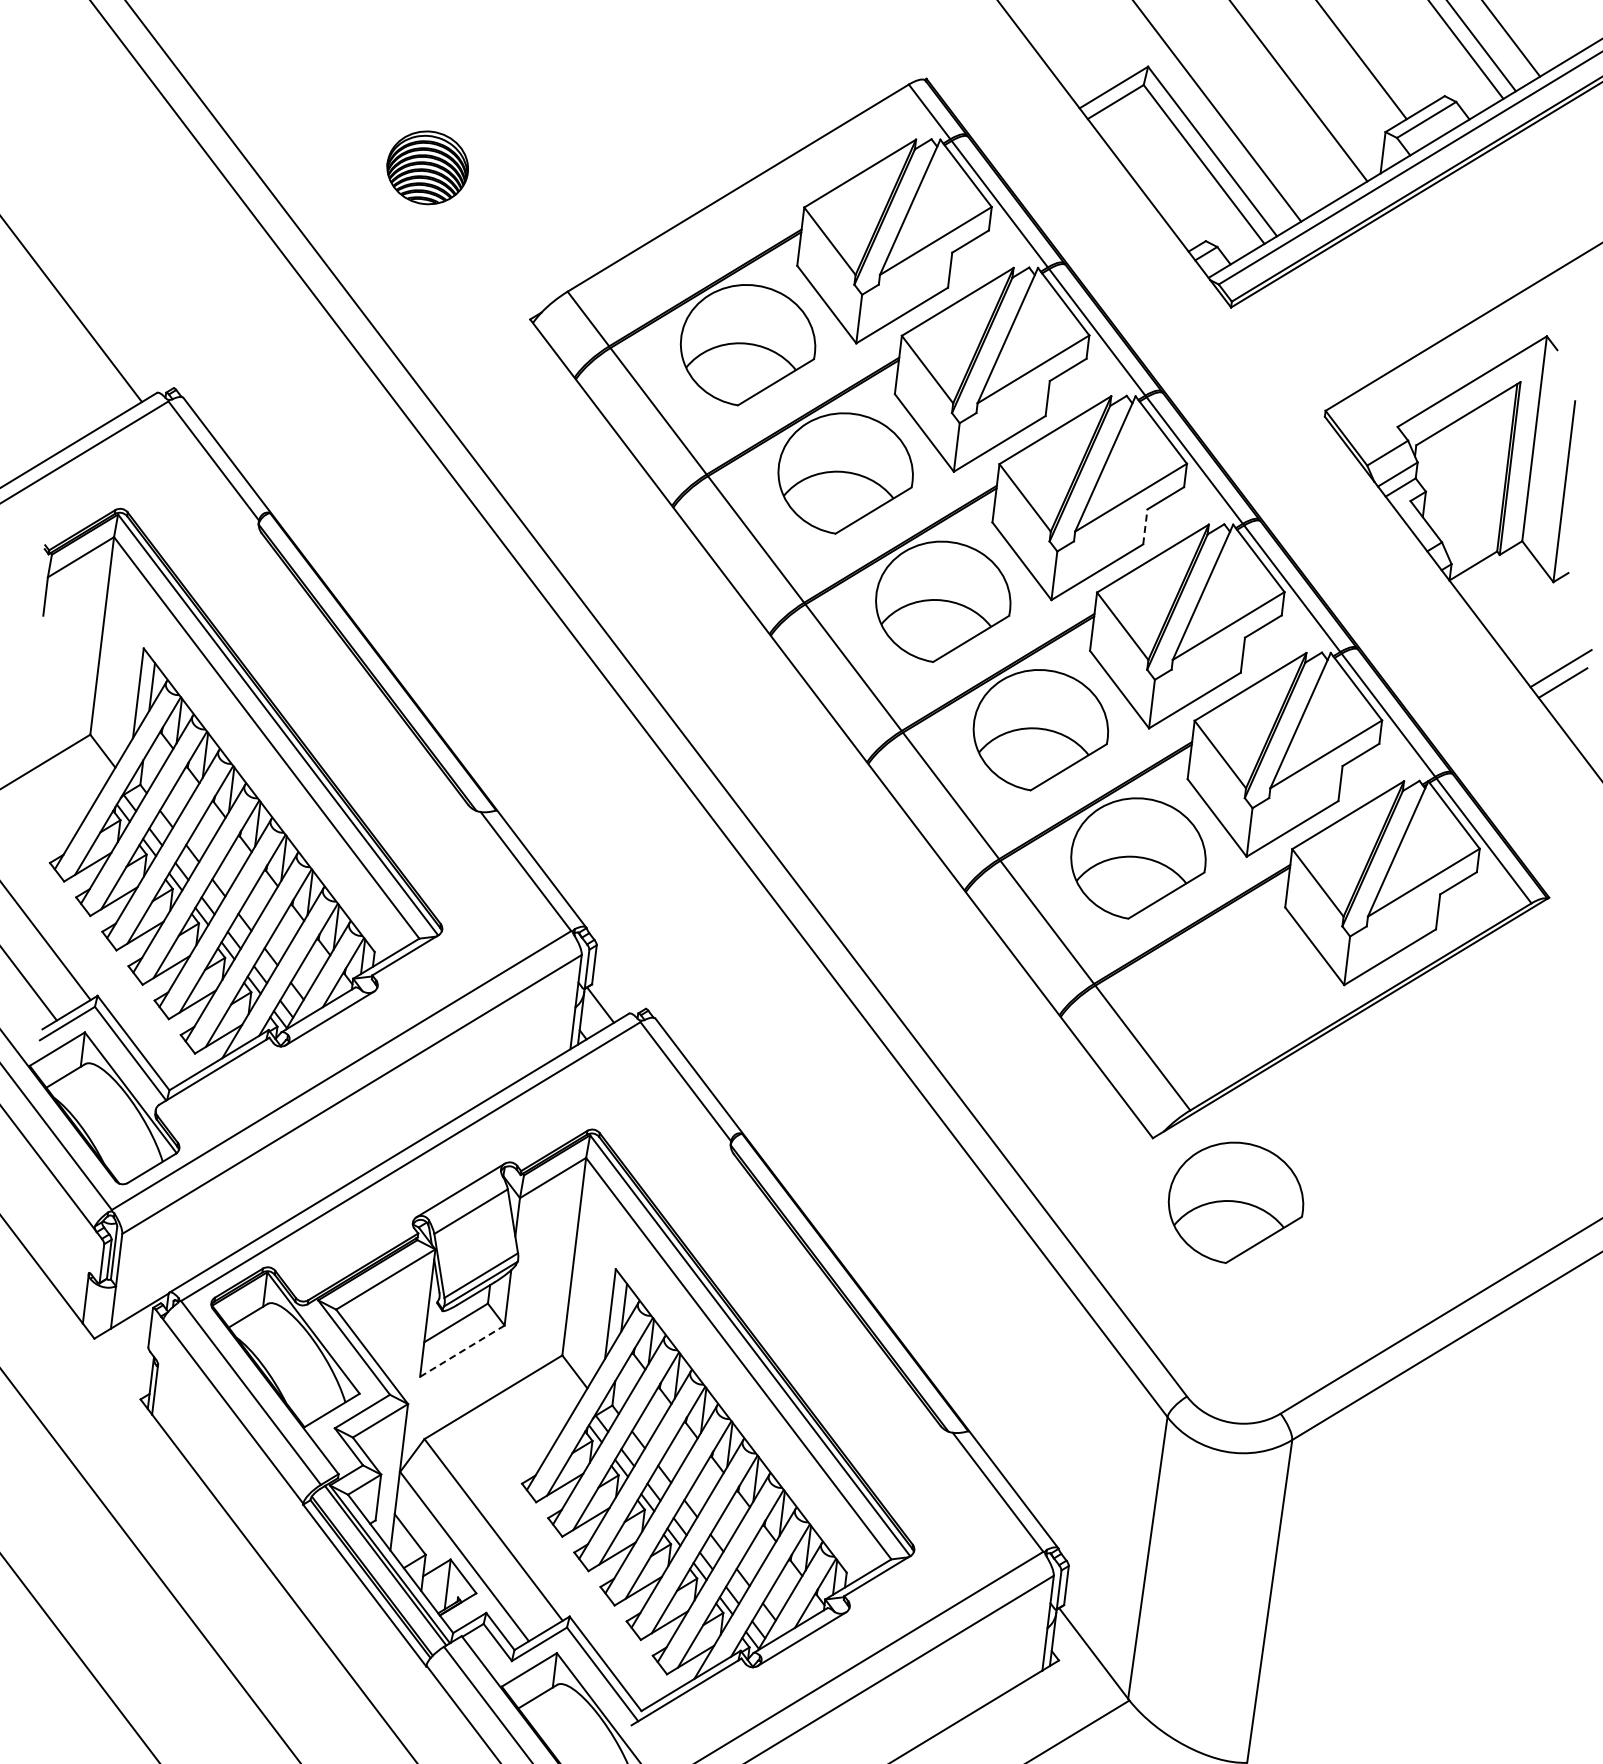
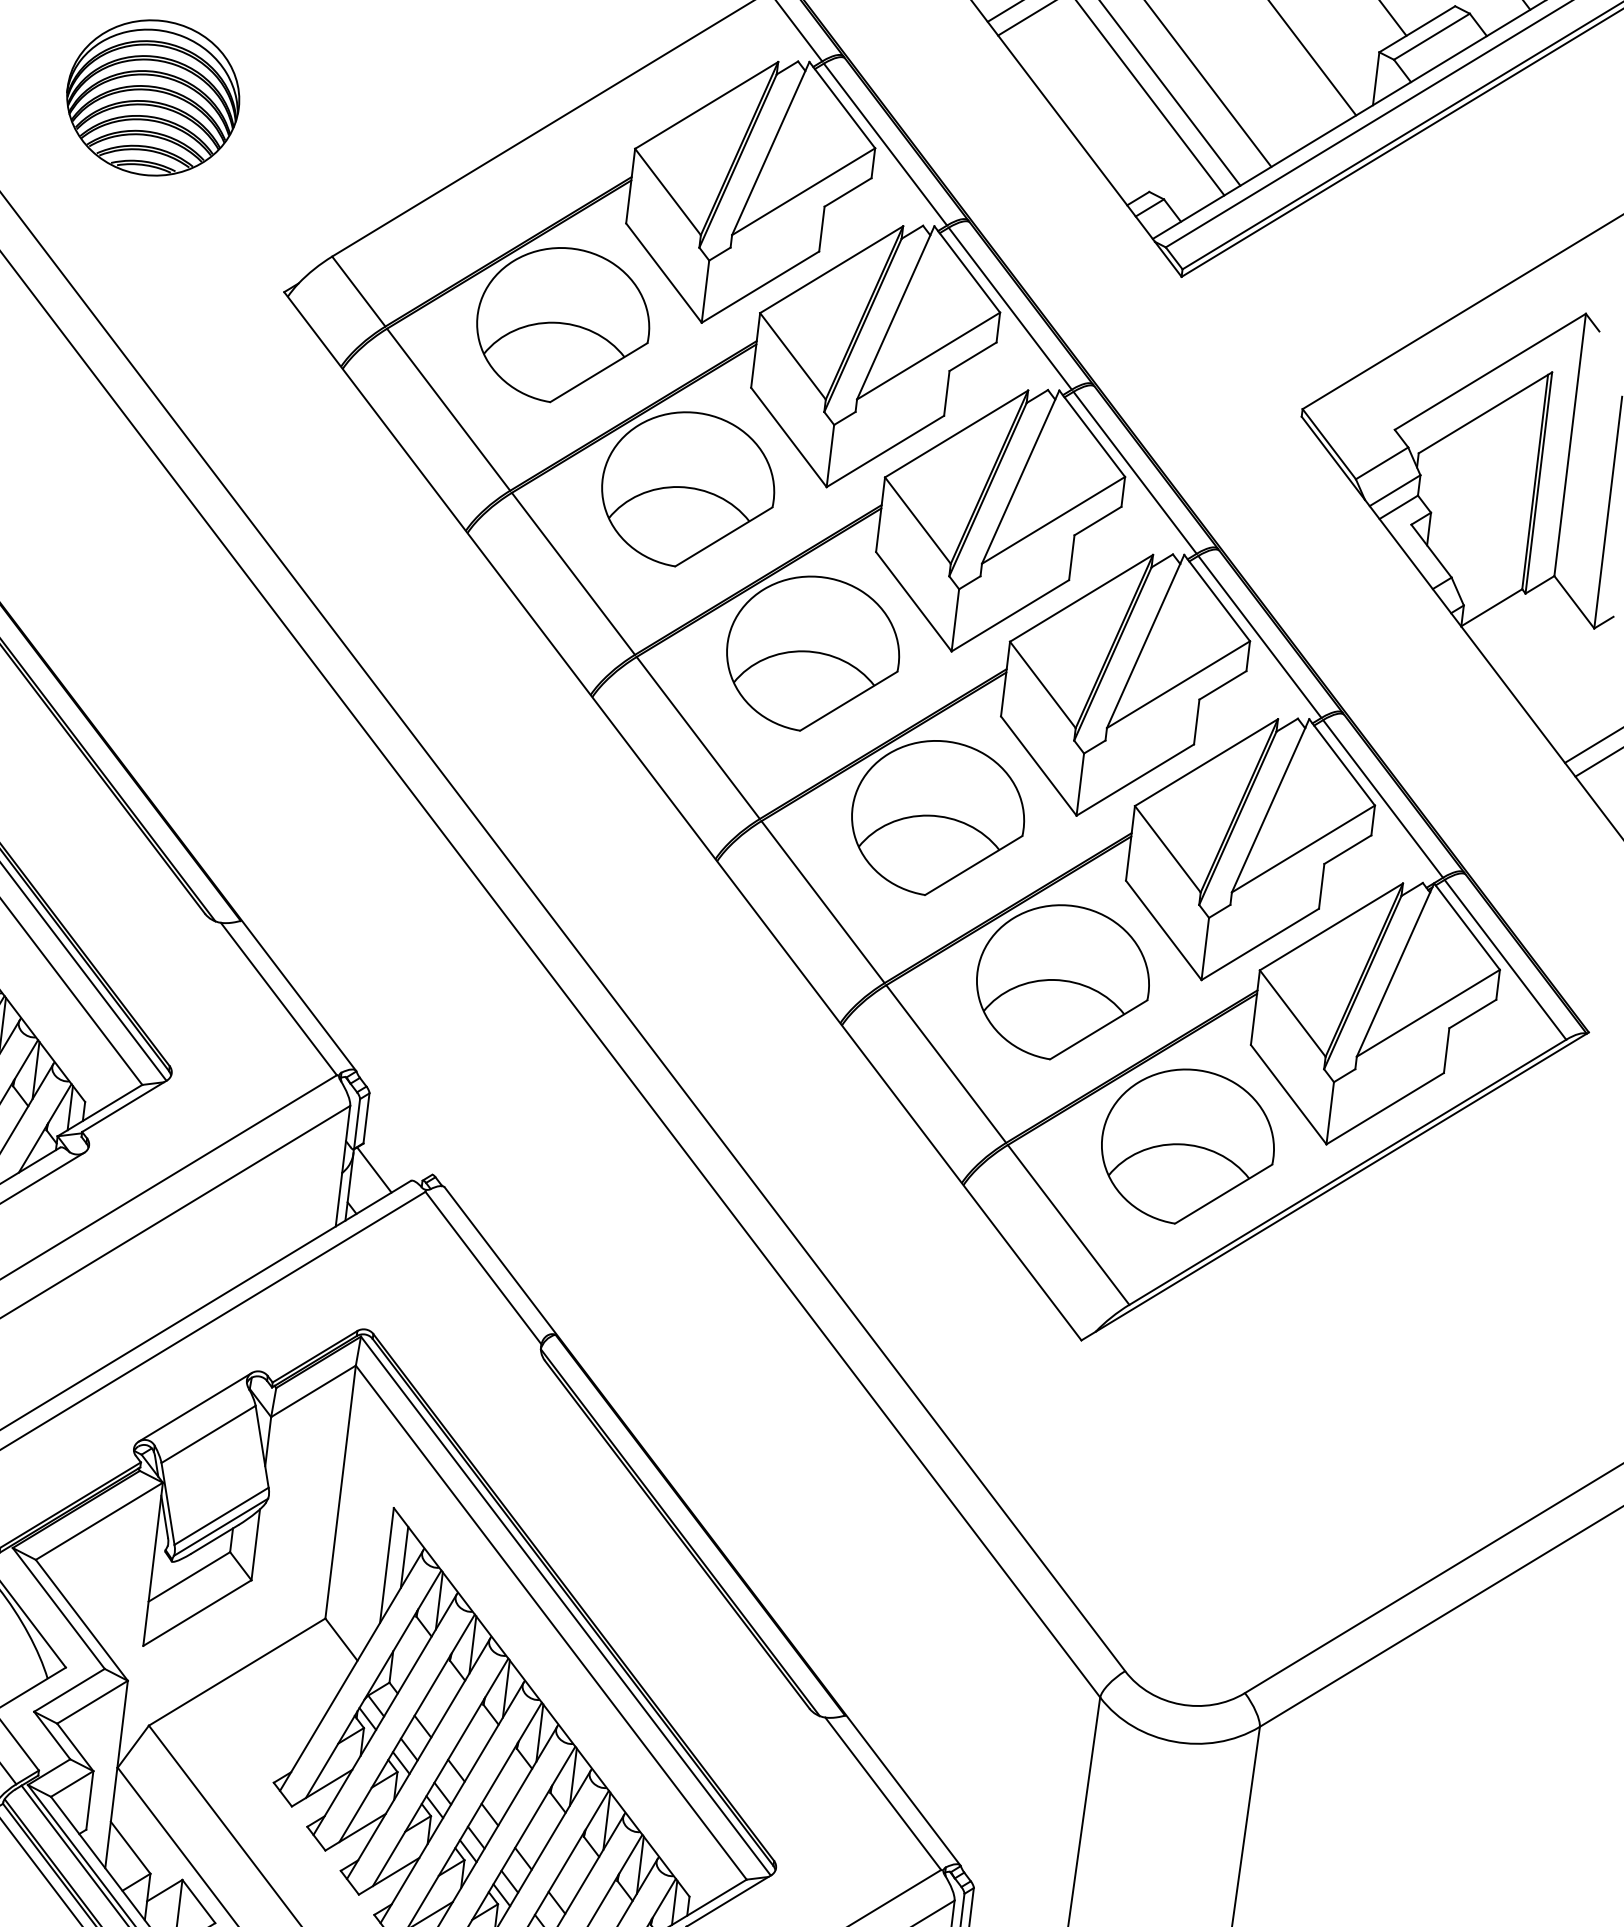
part: (427, 167) -> (152, 97), size x1.67
line: (1145, 526) -> (1072, 557), dashed -> solid
part: (1235, 1202) -> (1187, 1146), moved
line: (462, 1350) -> (197, 1612), dashed -> solid

